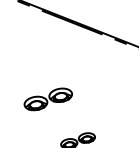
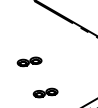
part: (47, 98) -> (29, 61), size x0.71

